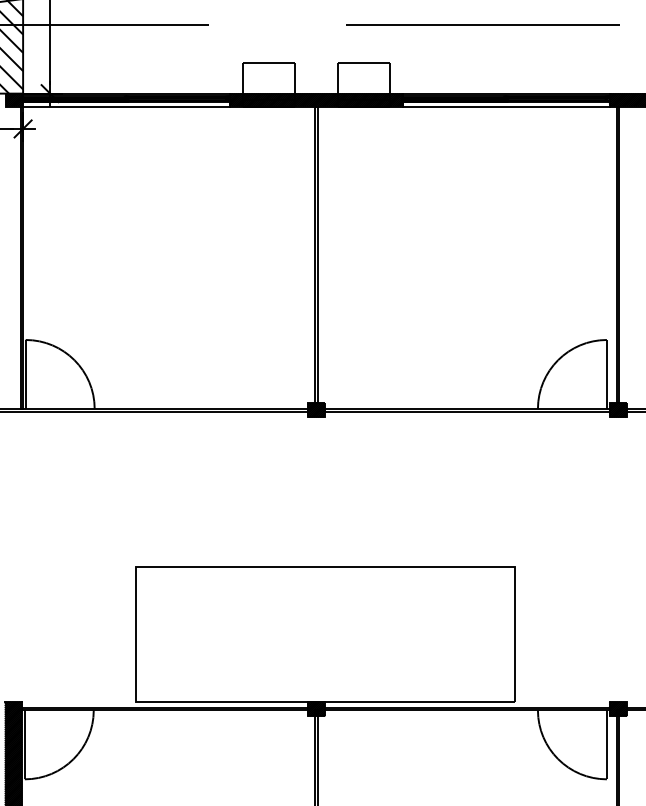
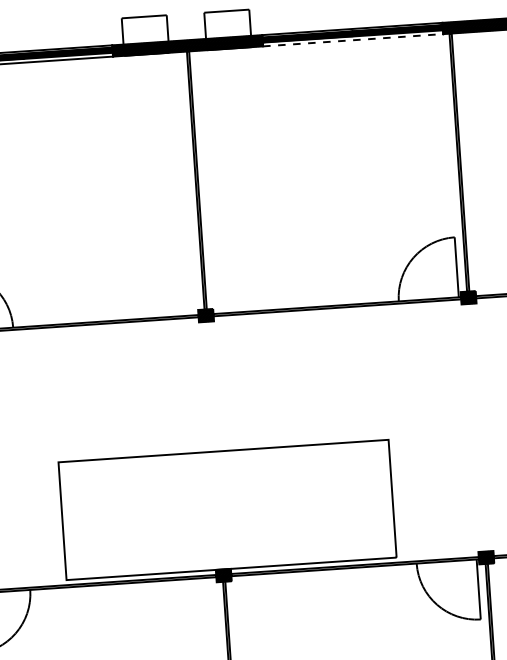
line: (506, 106) -> (353, 40), solid -> dashed

